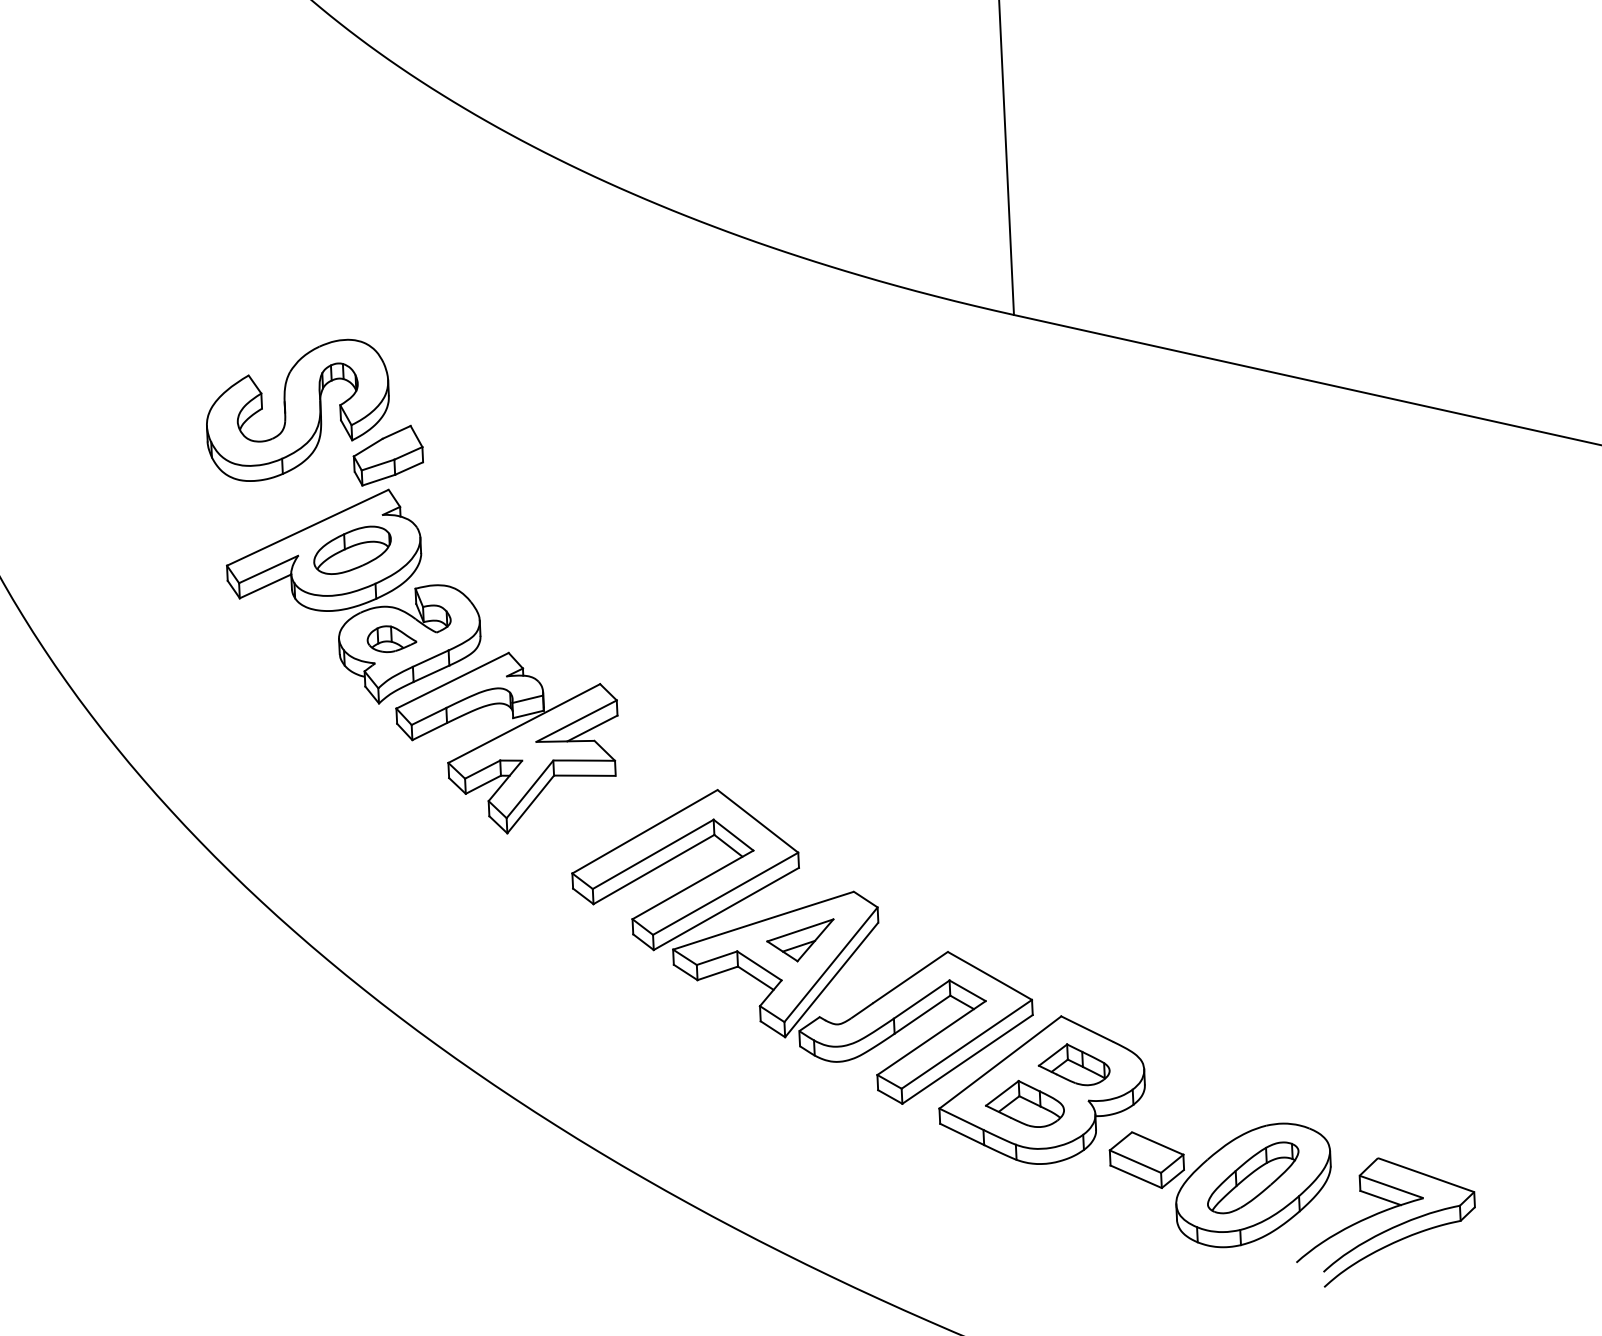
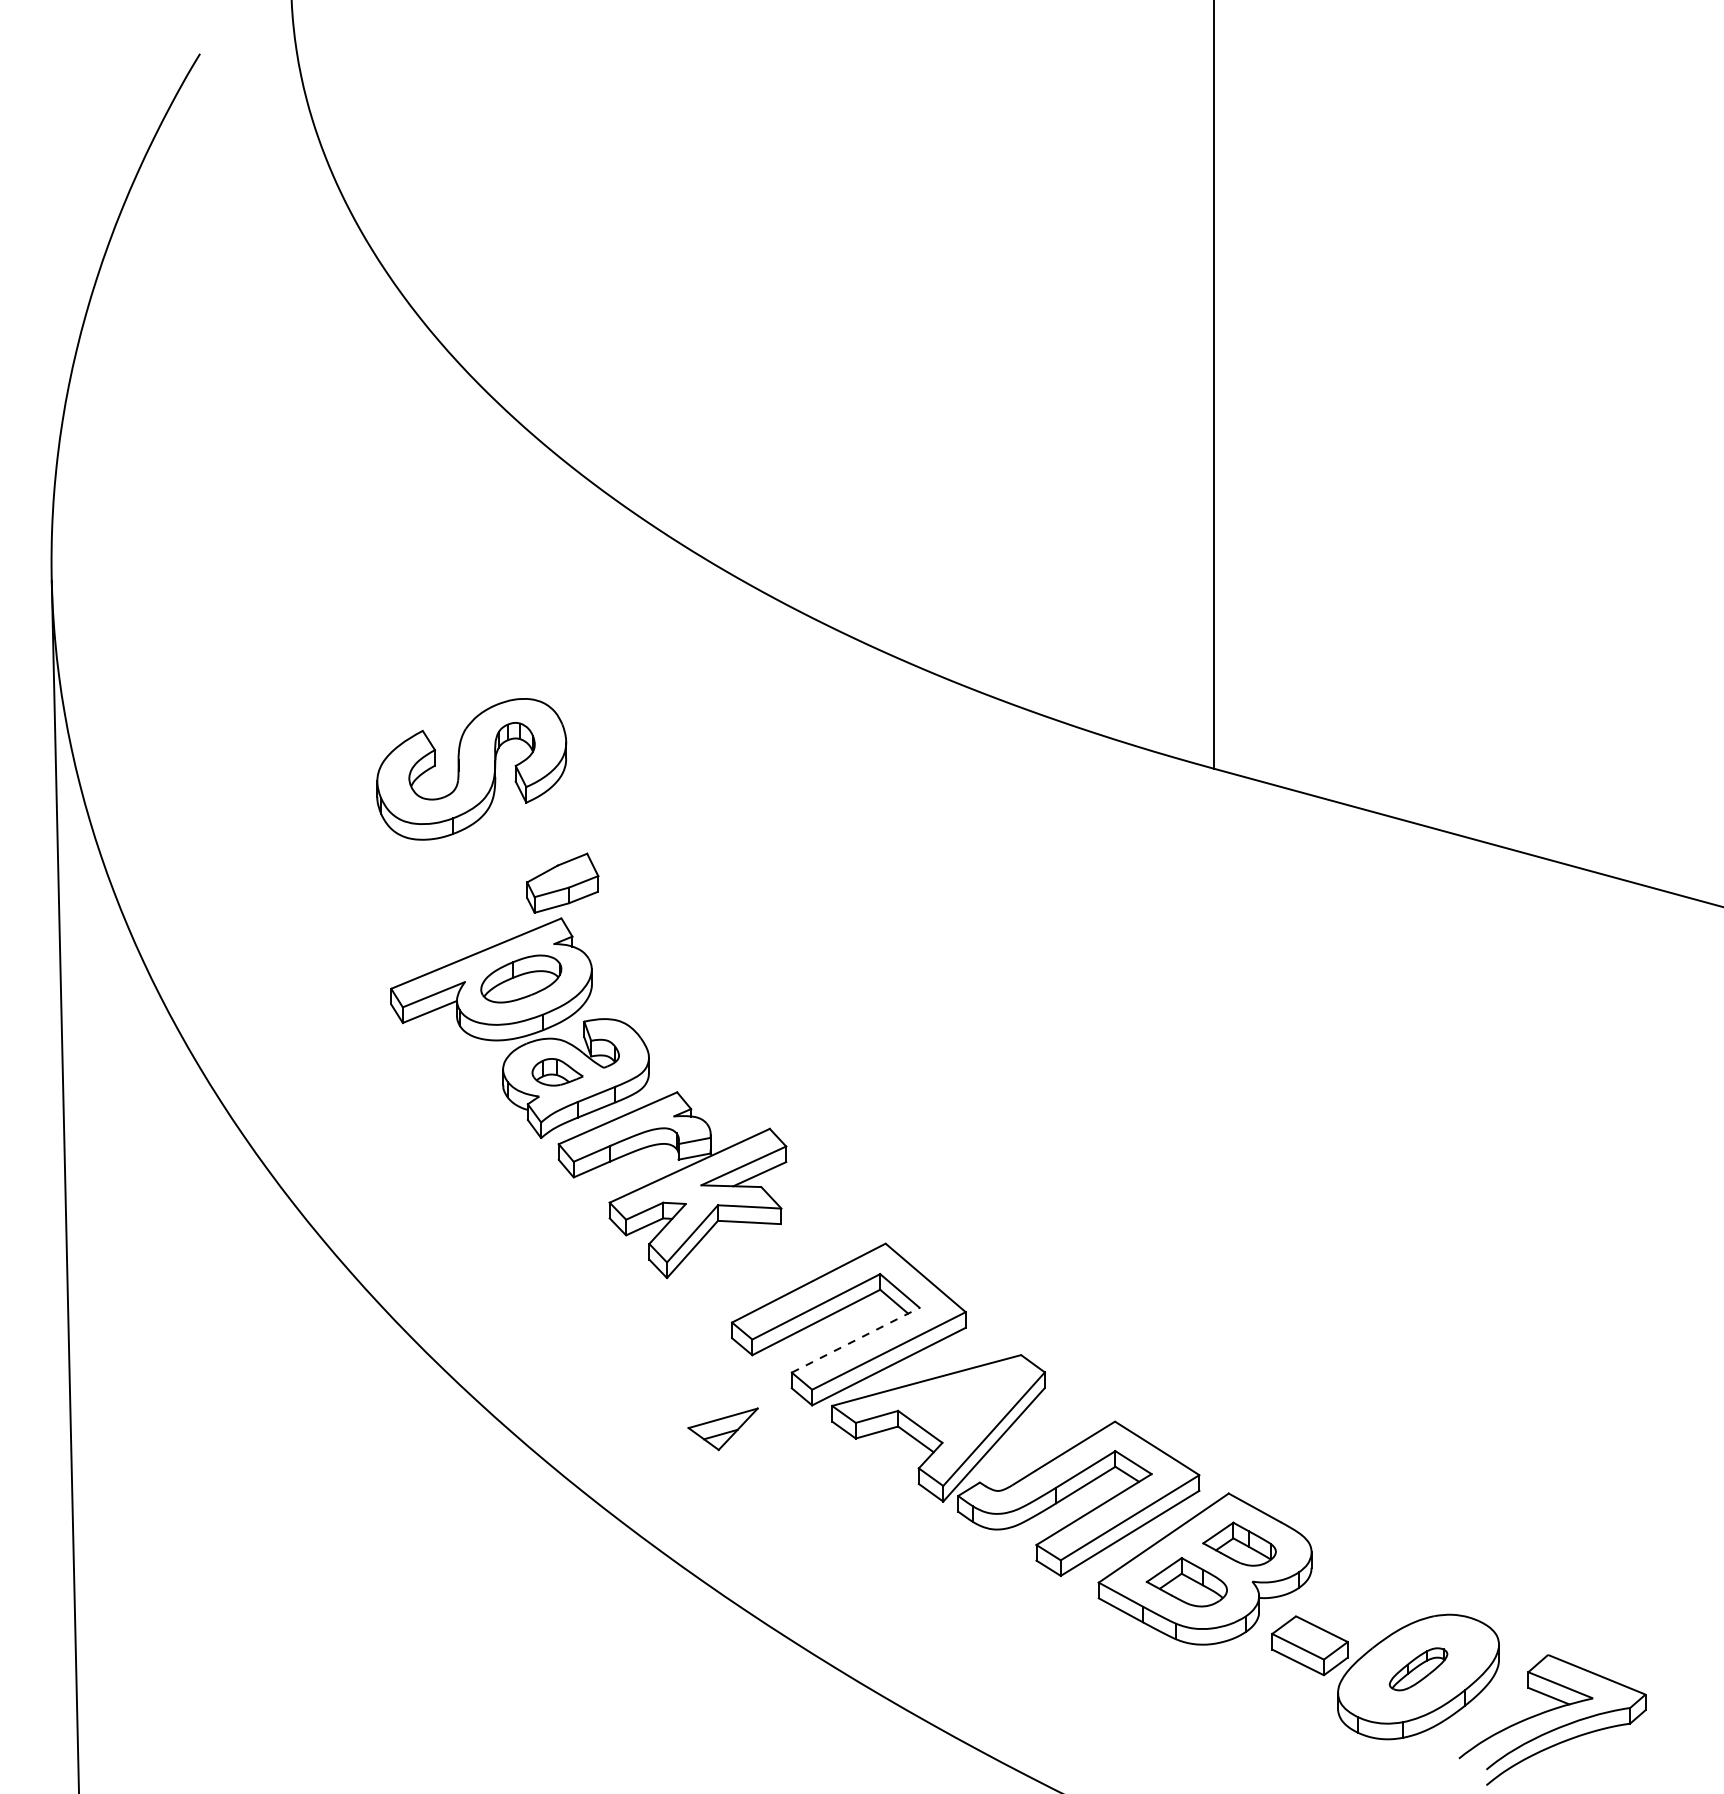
part: (297, 410) -> (471, 769), moved
line: (692, 885) -> (855, 1340), solid -> dashed
part: (800, 941) -> (722, 1429), moved
part: (1253, 1178) -> (1418, 1669), size x0.6

